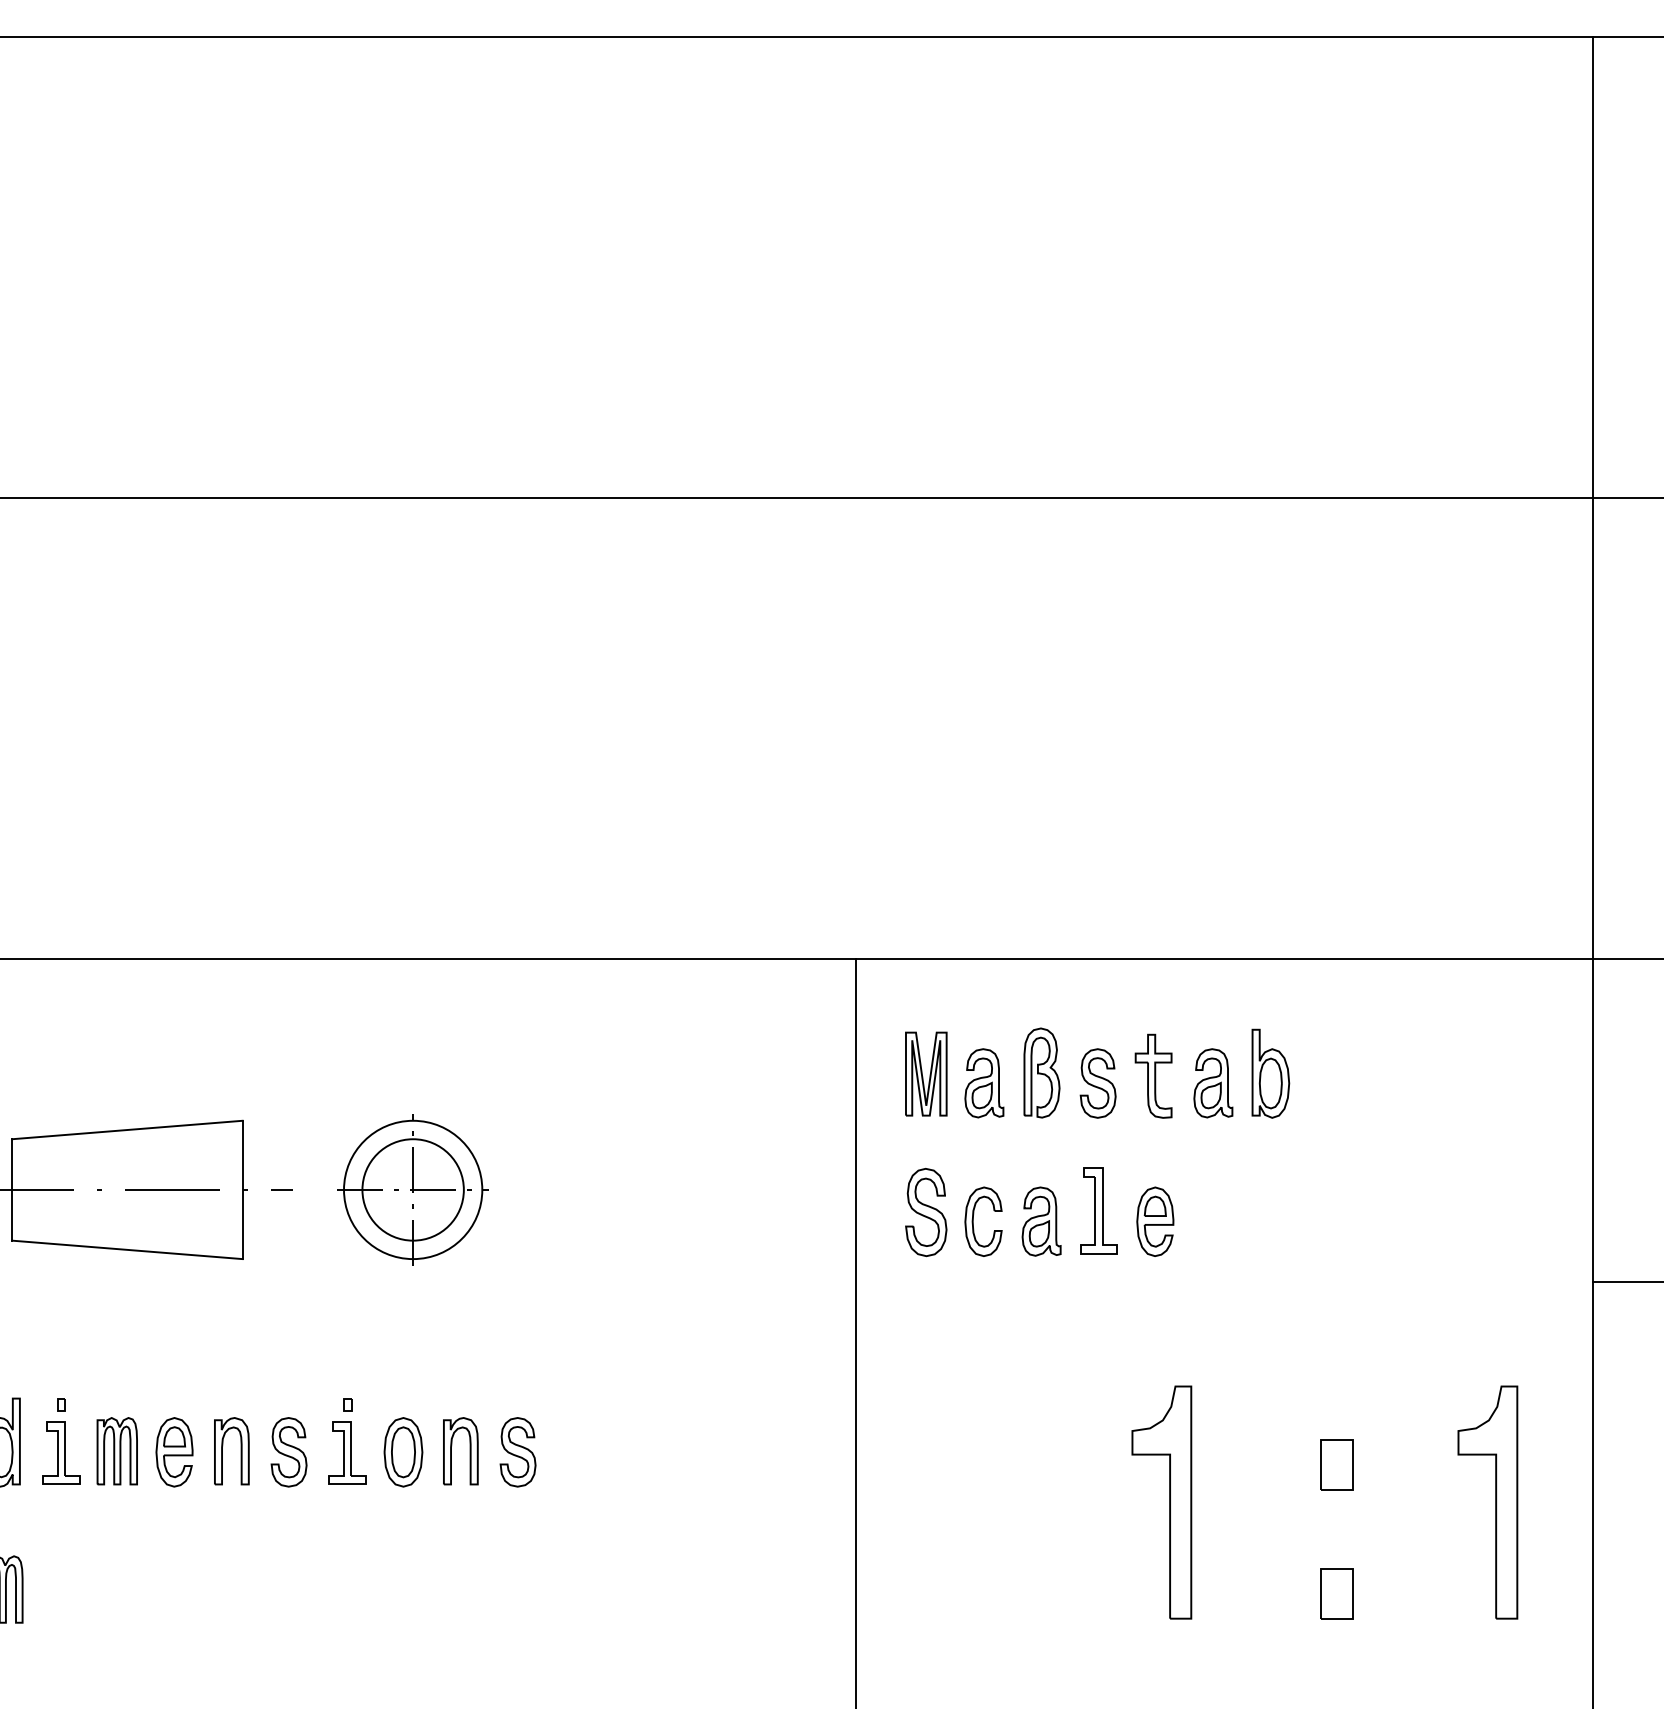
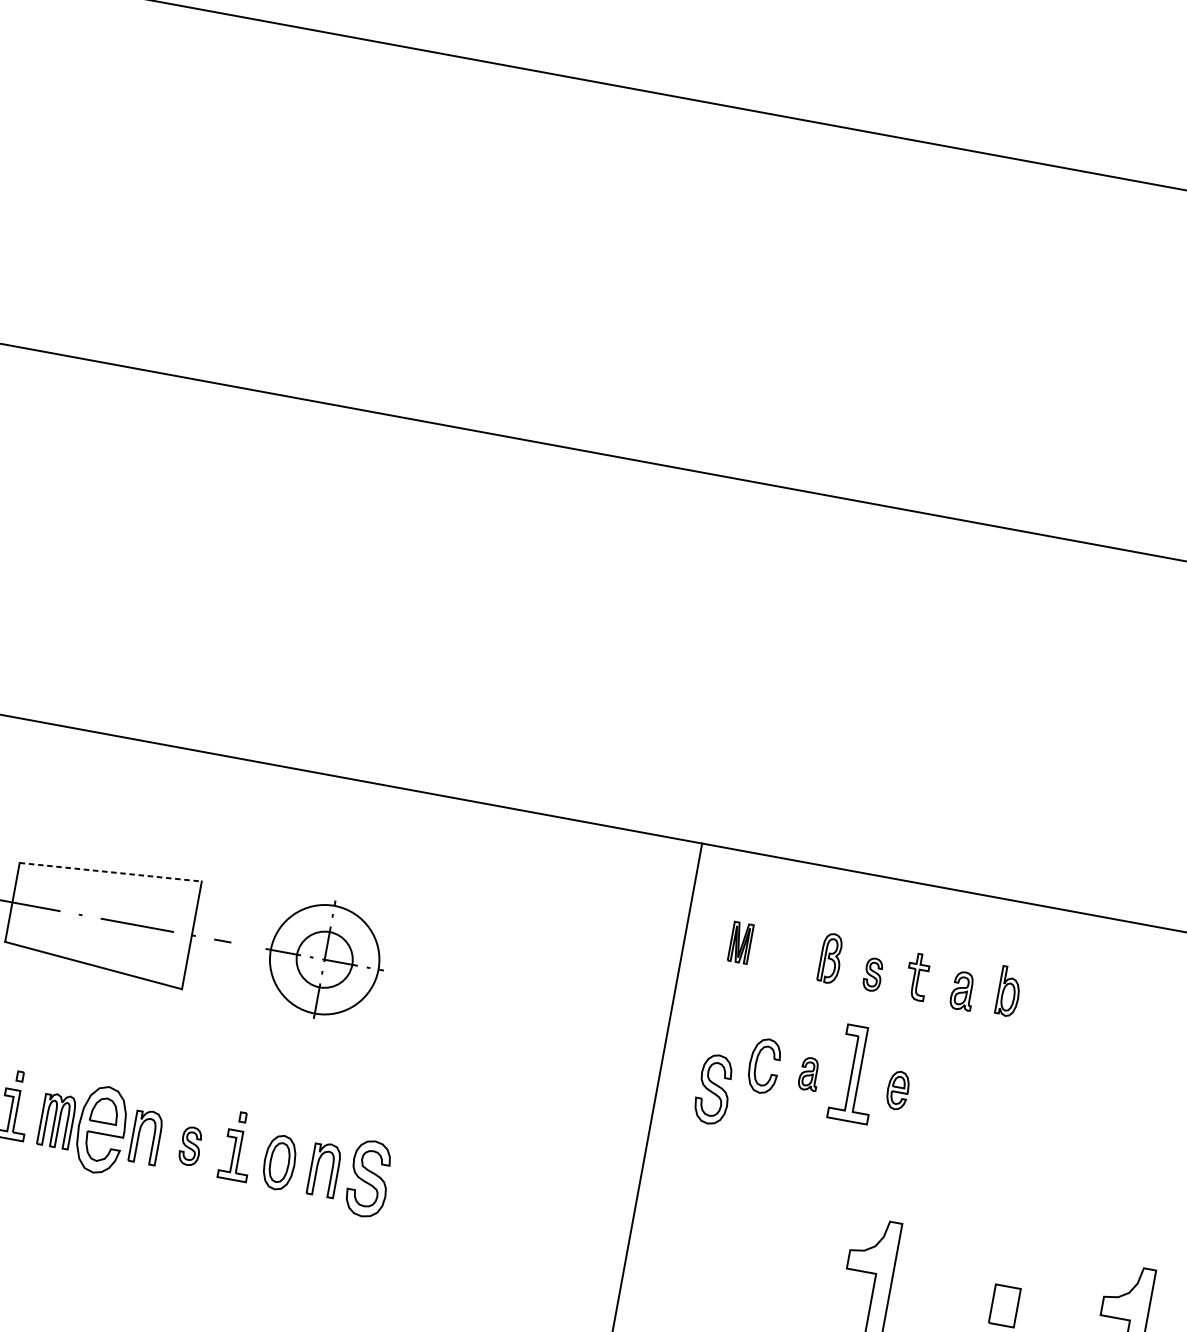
part: (1041, 1072) -> (830, 958), size x0.7
part: (926, 1073) -> (740, 942), size x0.6
part: (1270, 1073) -> (1008, 991), size x0.7
part: (1153, 1075) -> (917, 976), size x0.7
part: (984, 1083) -> (784, 958), removed
part: (1097, 1083) -> (872, 974), size x0.6
part: (1213, 1083) -> (962, 991), size x0.7
line: (127, 1130) -> (110, 872), solid -> dashed
circle: (412, 1189) -> (324, 959), size x0.7
part: (1098, 1210) -> (855, 1073), size x1.4
part: (926, 1212) -> (713, 1089), moved
part: (1041, 1221) -> (809, 1074), size x0.6
part: (1155, 1221) -> (898, 1090), size x0.7
part: (174, 1452) -> (101, 1130), size x1.6
part: (288, 1452) -> (190, 1146), size x0.7
part: (517, 1452) -> (368, 1179), size x1.4

